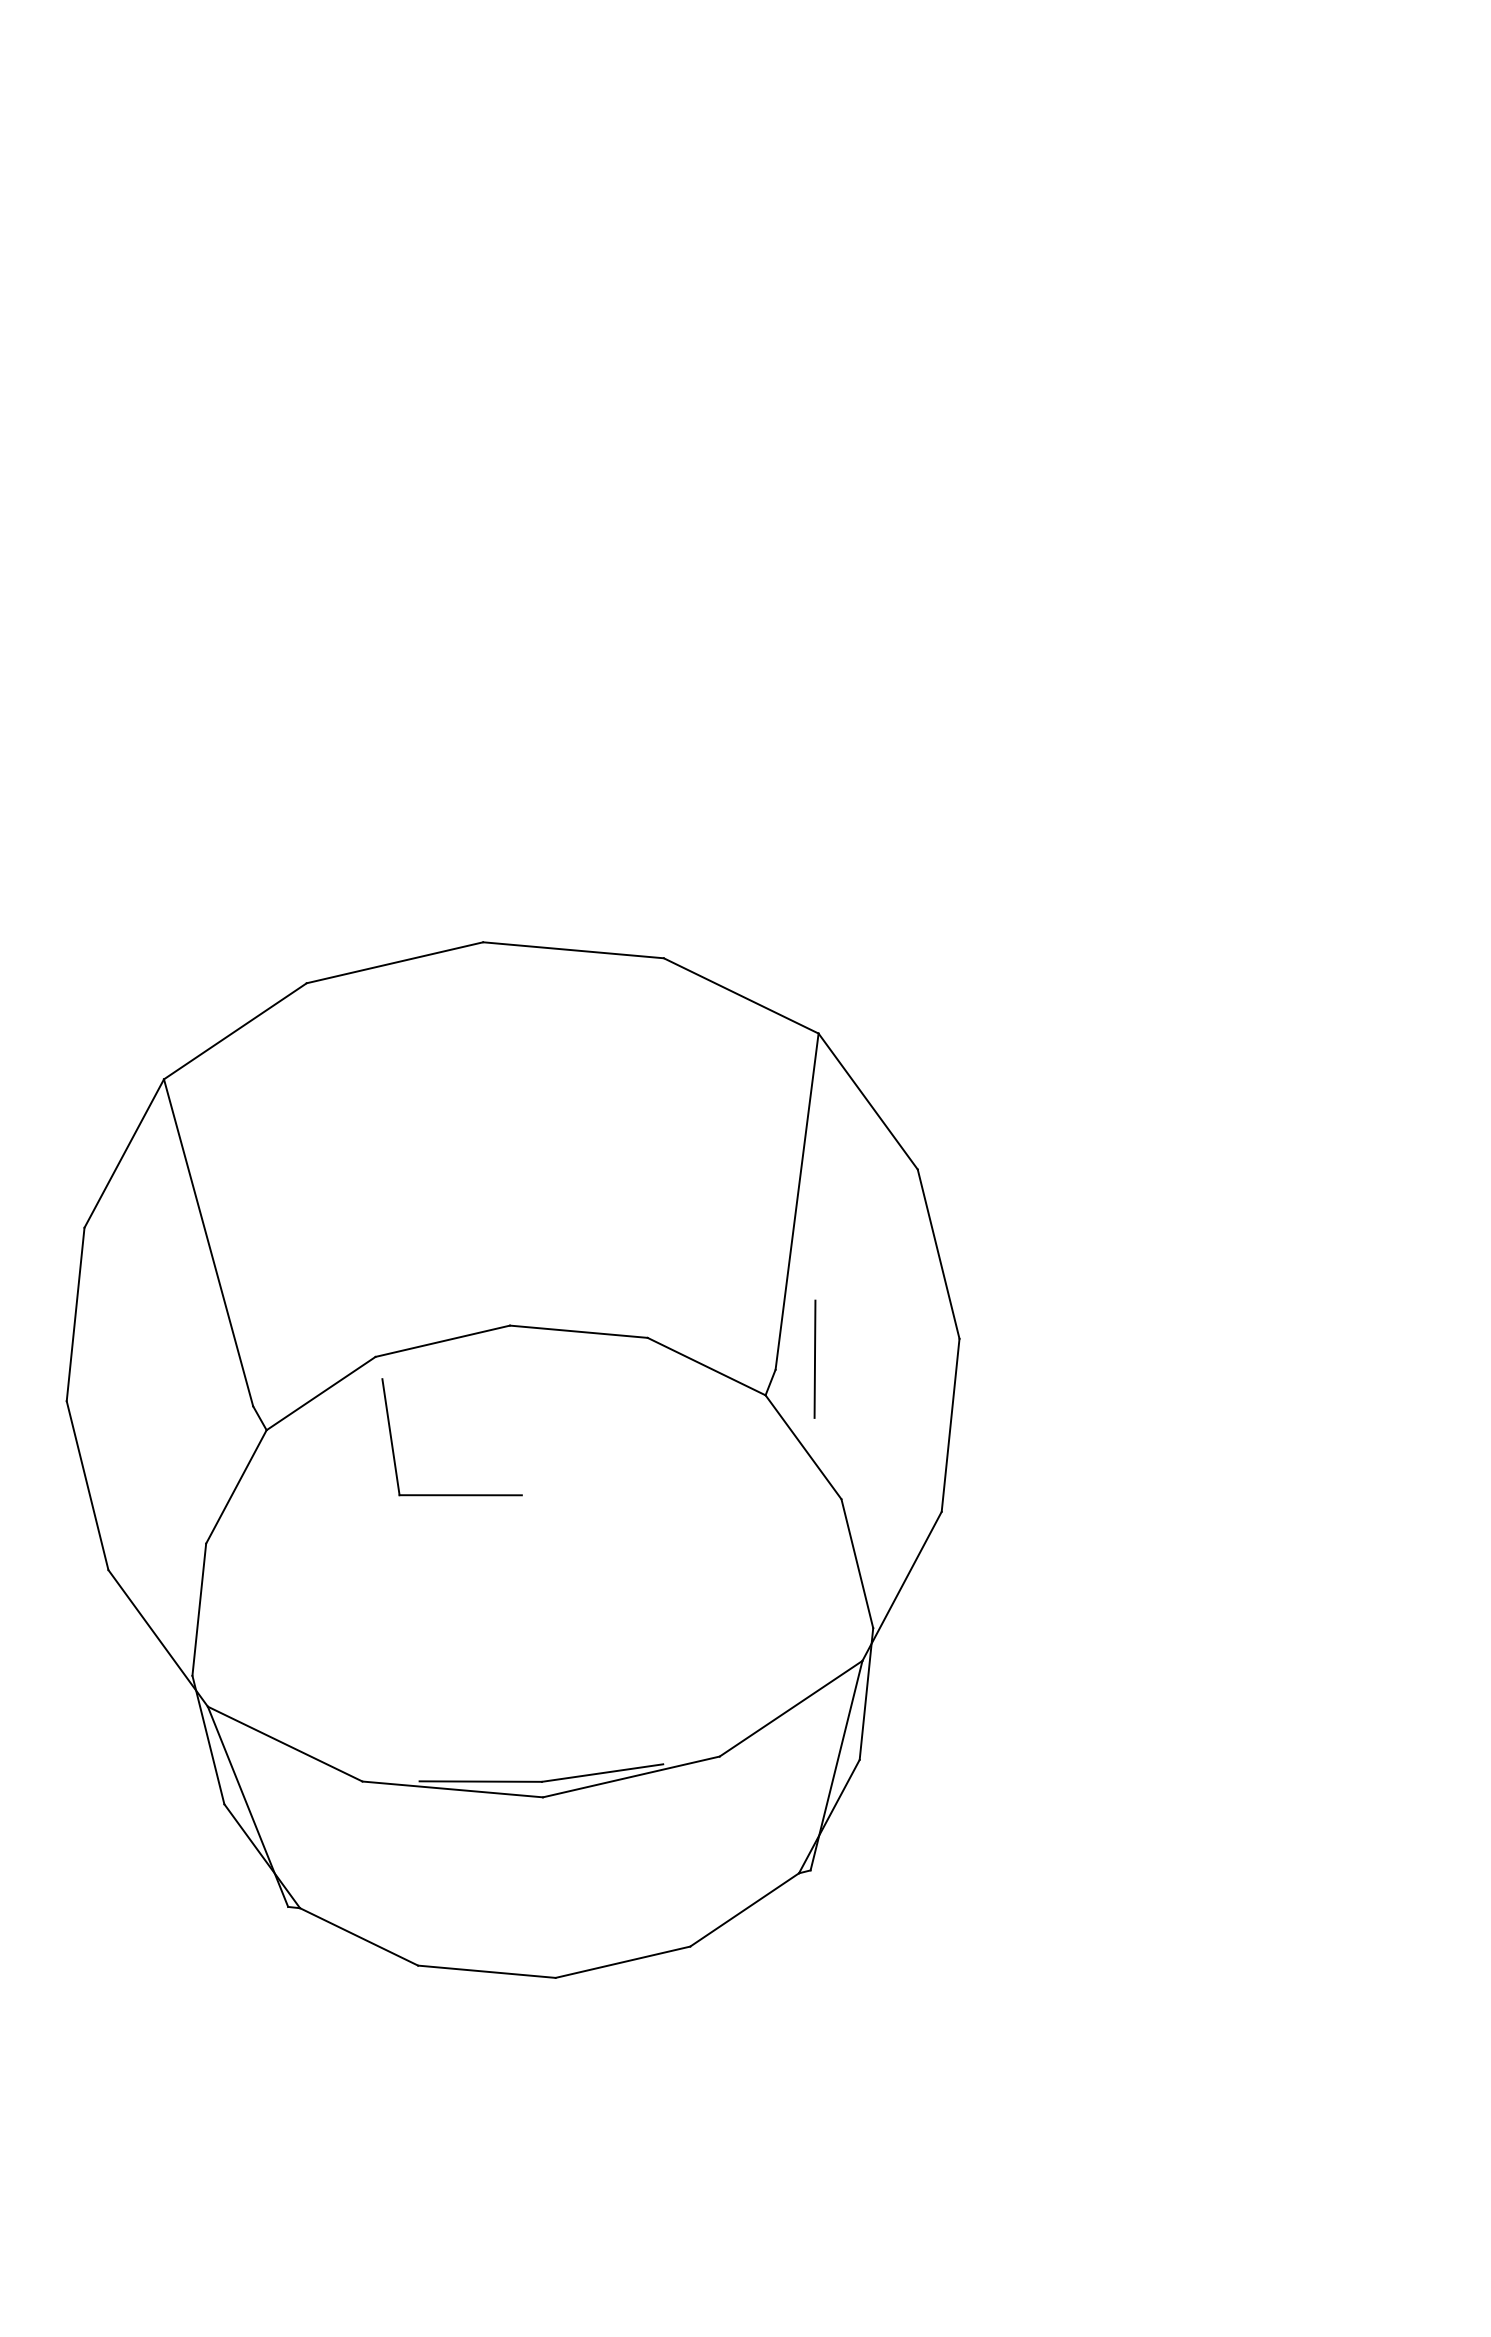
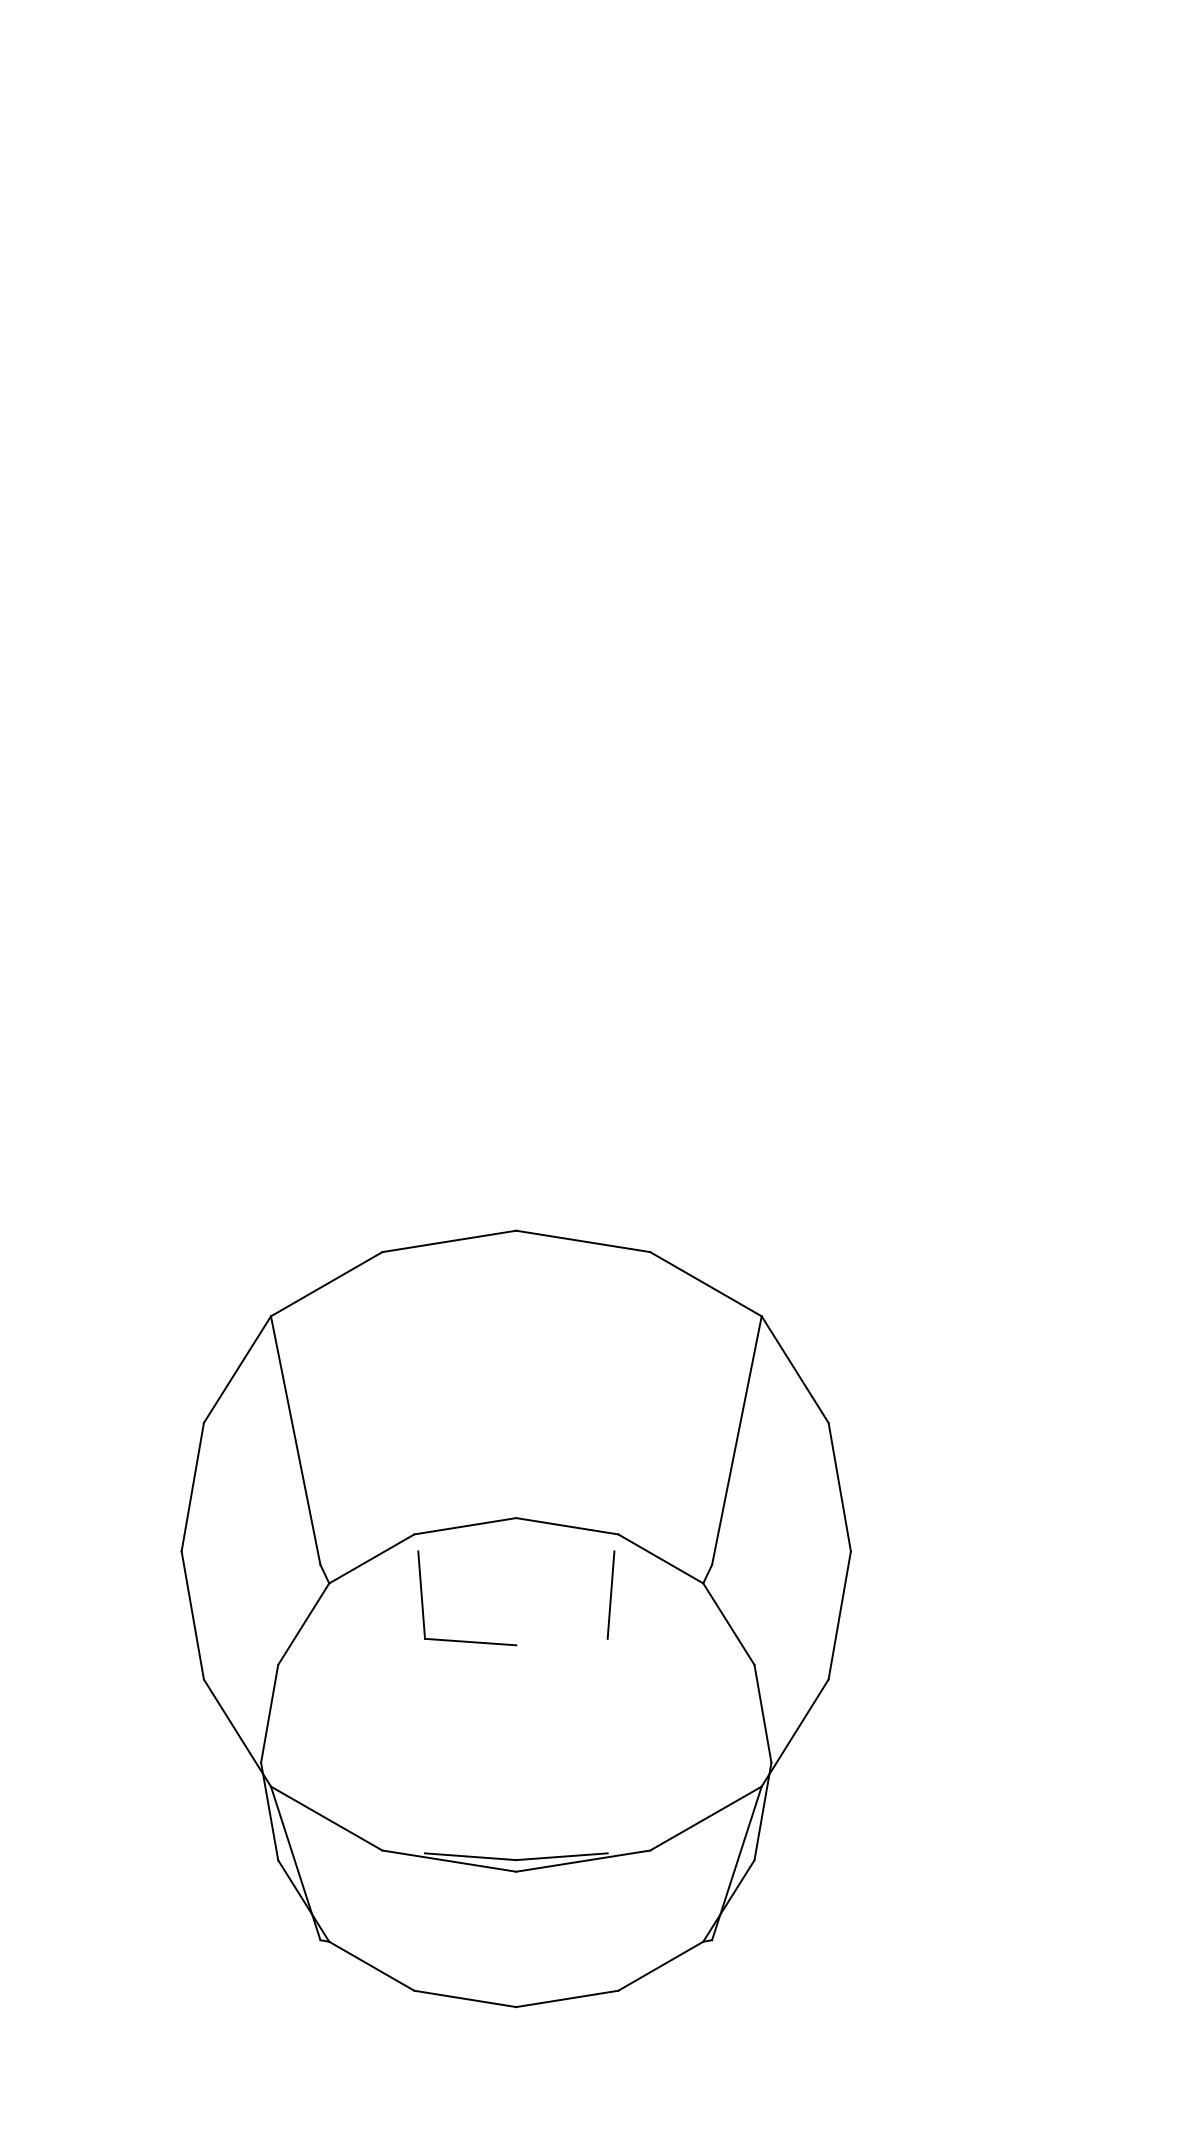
line: (814, 1358) -> (610, 1594), moved

